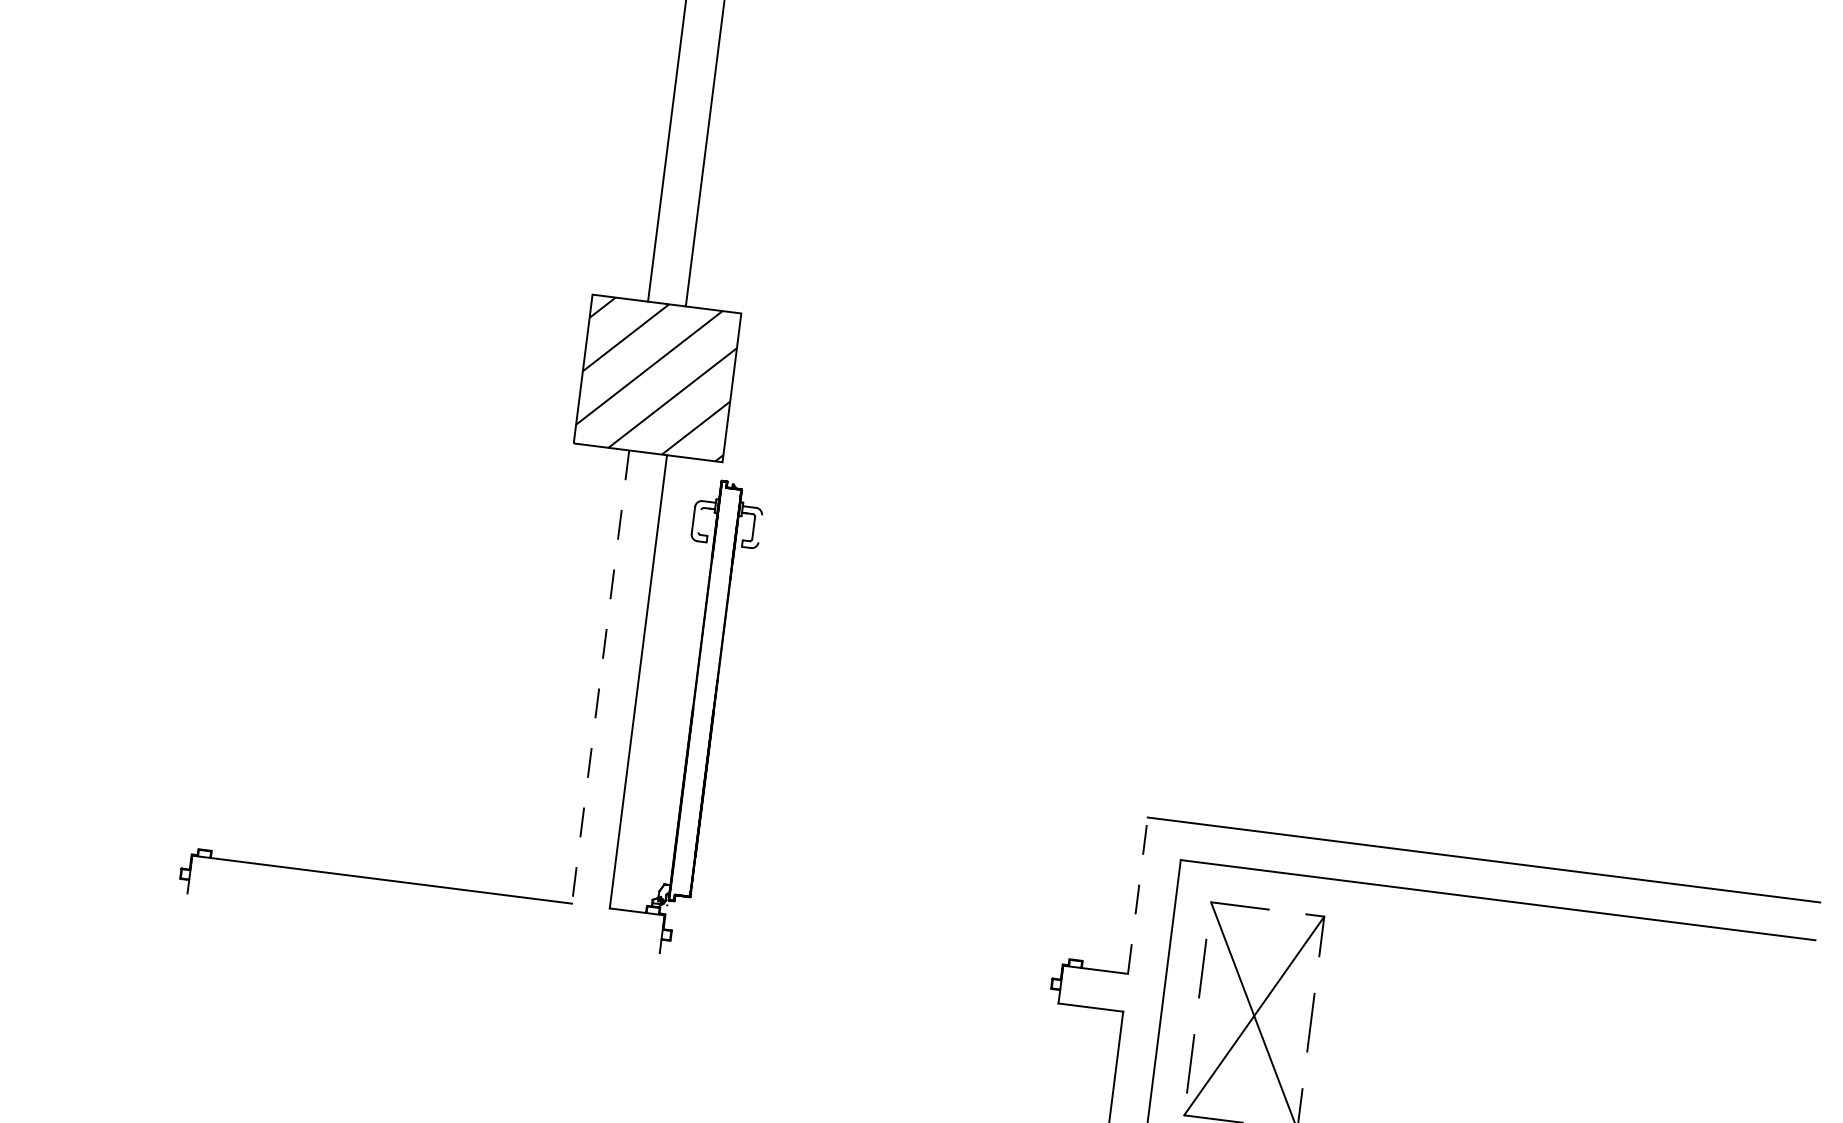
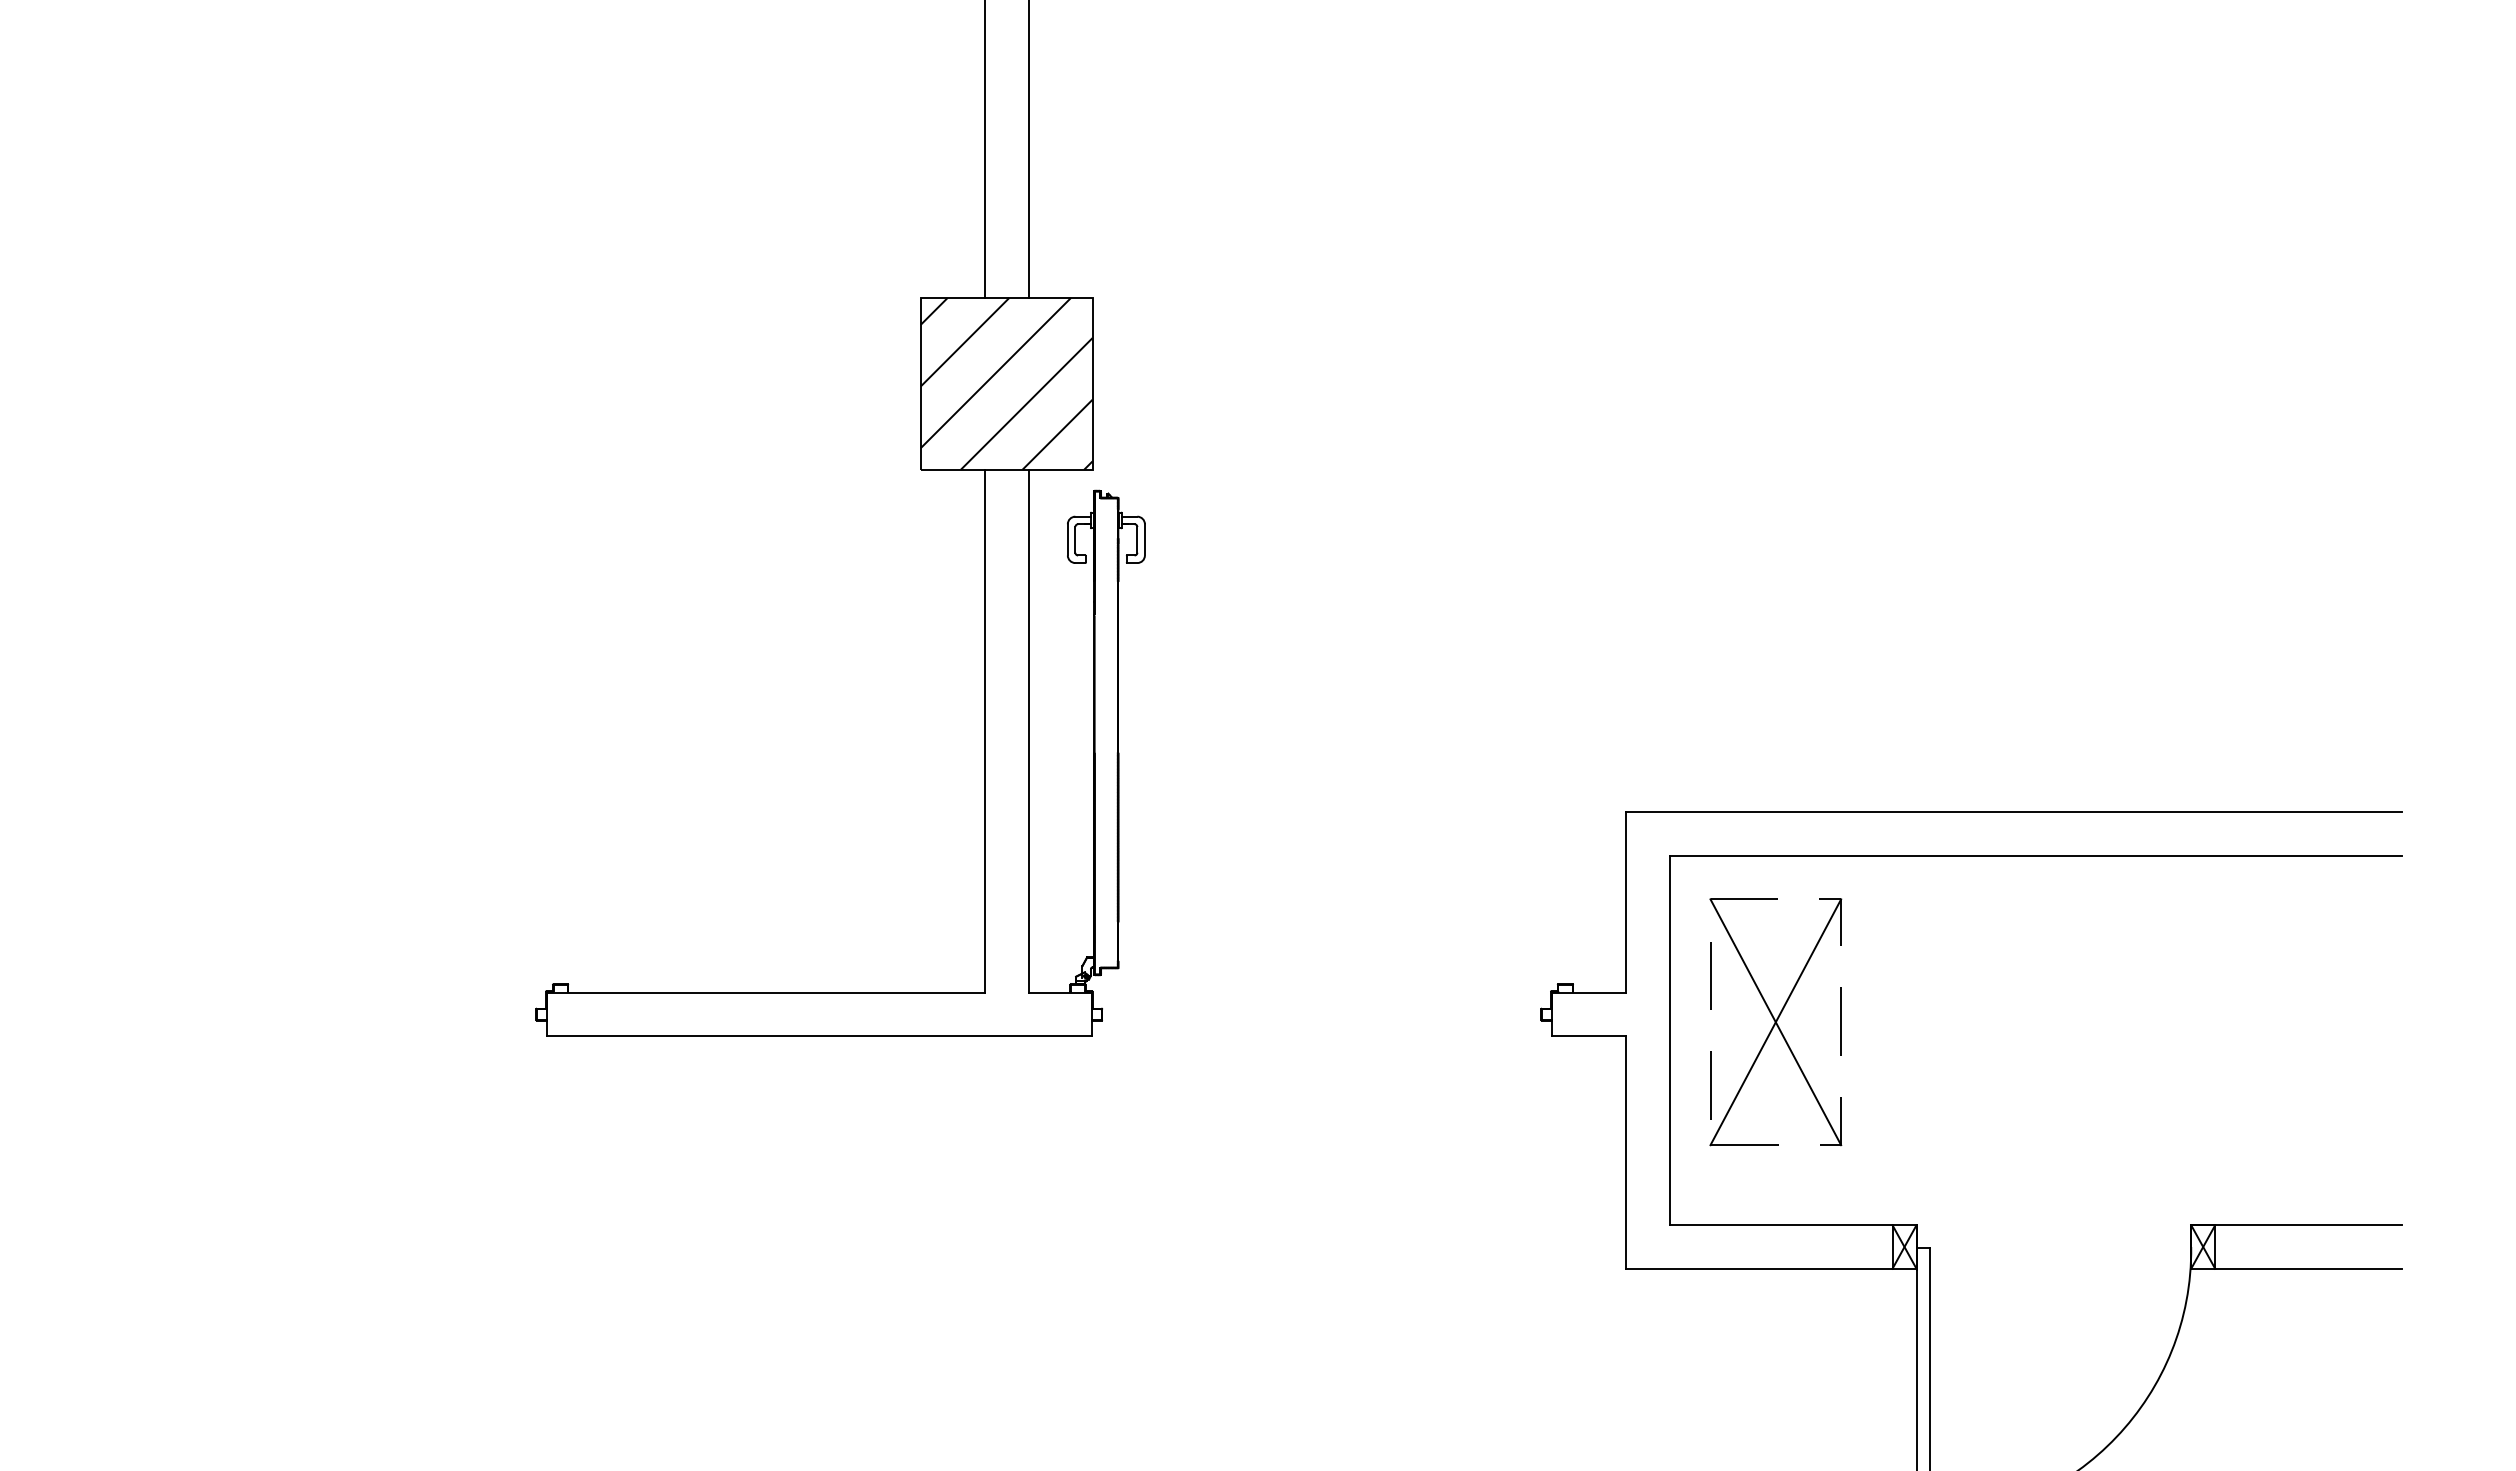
line: (700, 520) -> (1075, 539), added
line: (759, 528) -> (1144, 539), added
line: (600, 677) -> (984, 731), dashed -> solid
line: (1138, 894) -> (1626, 901), dashed -> solid
line: (422, 923) -> (818, 1036), added

